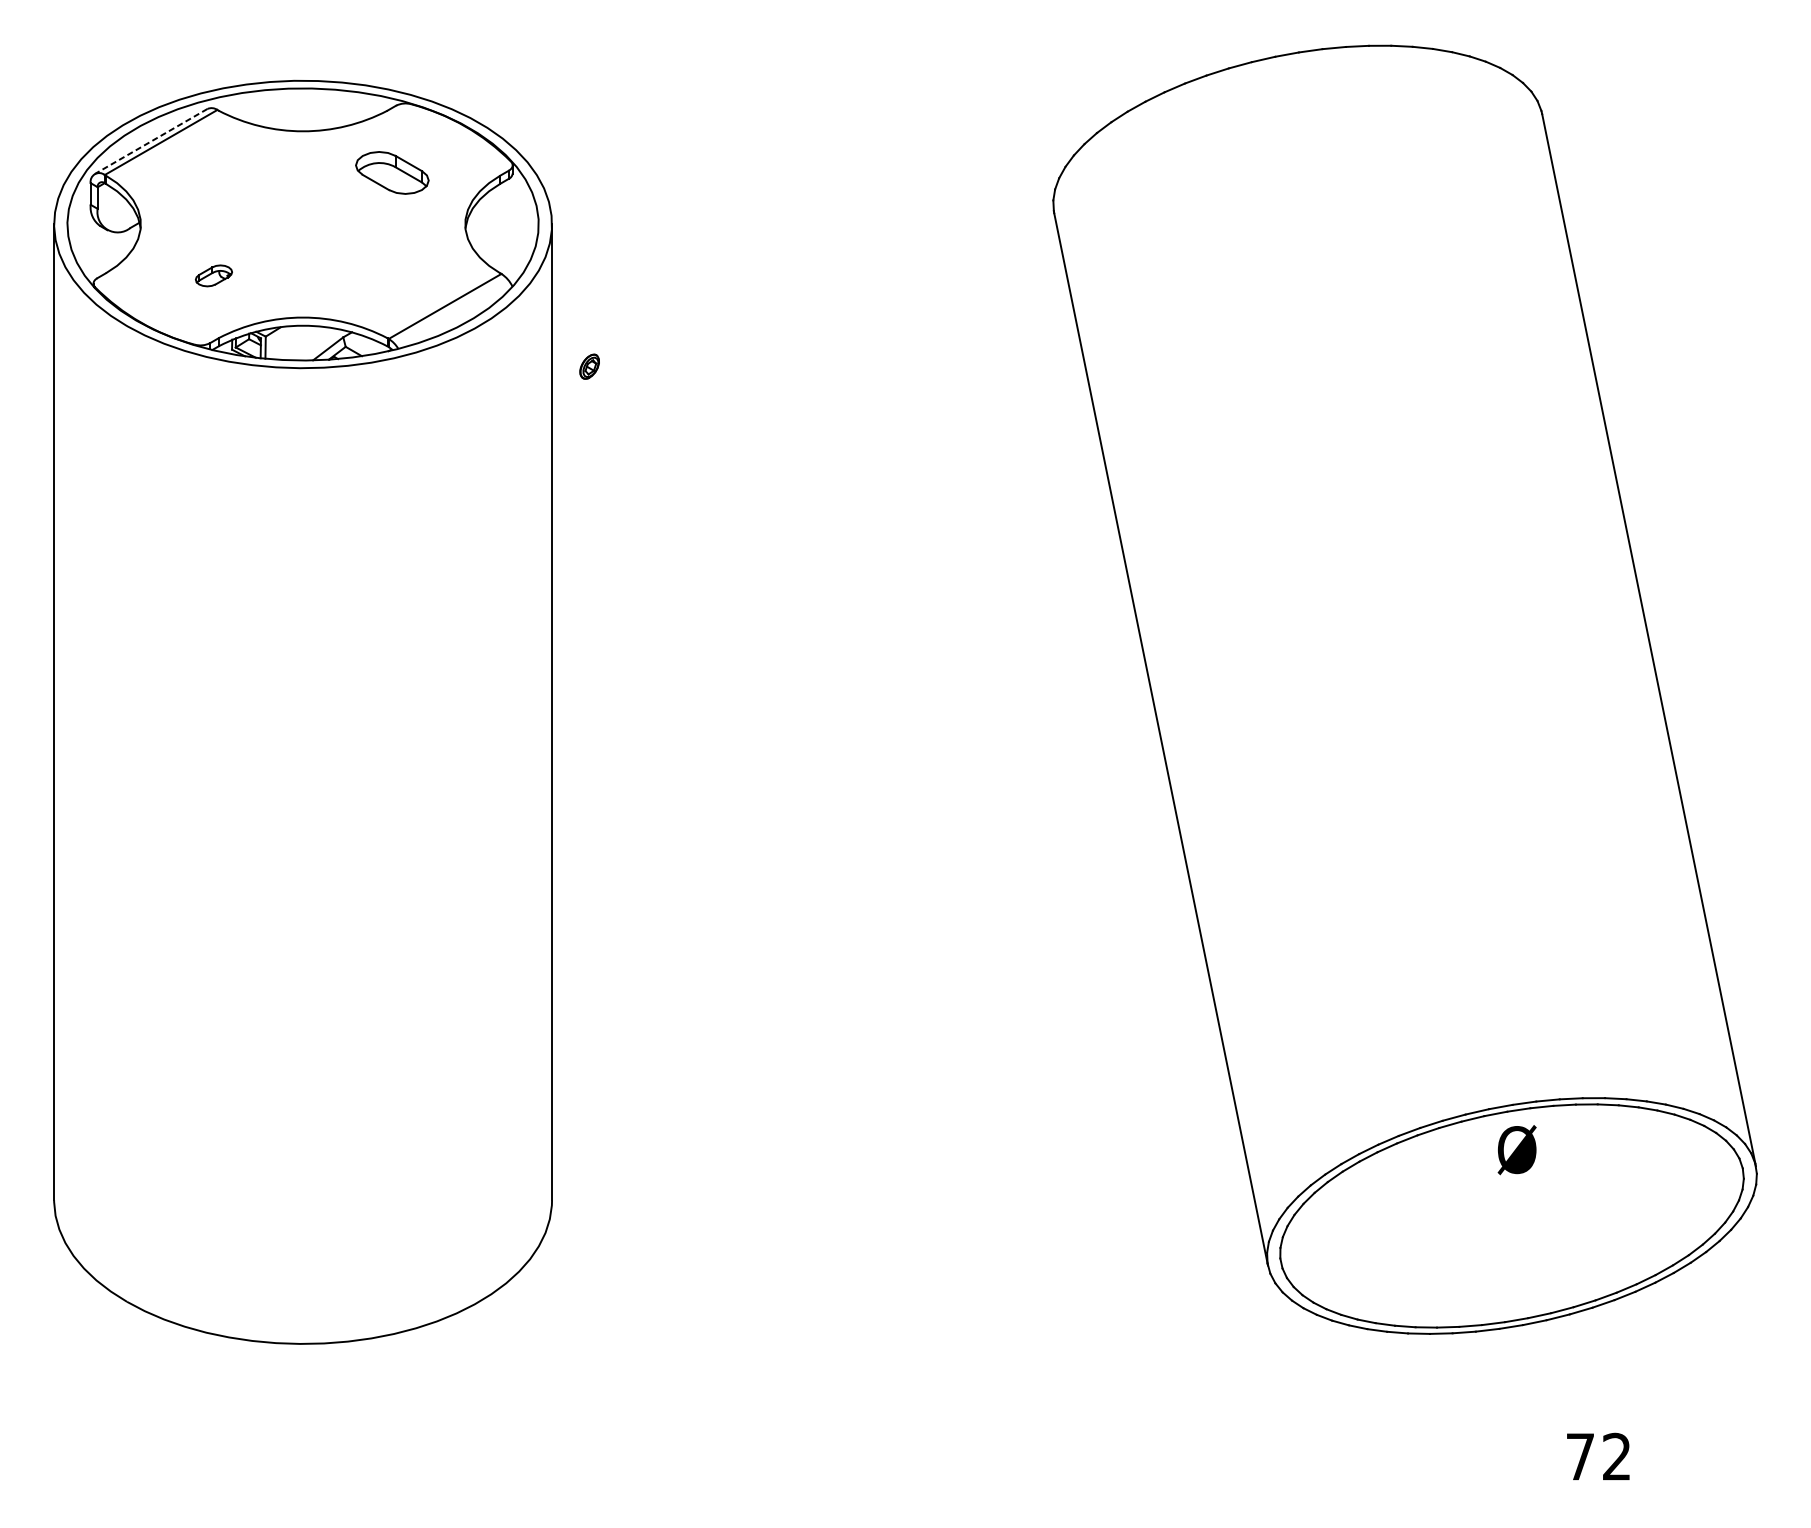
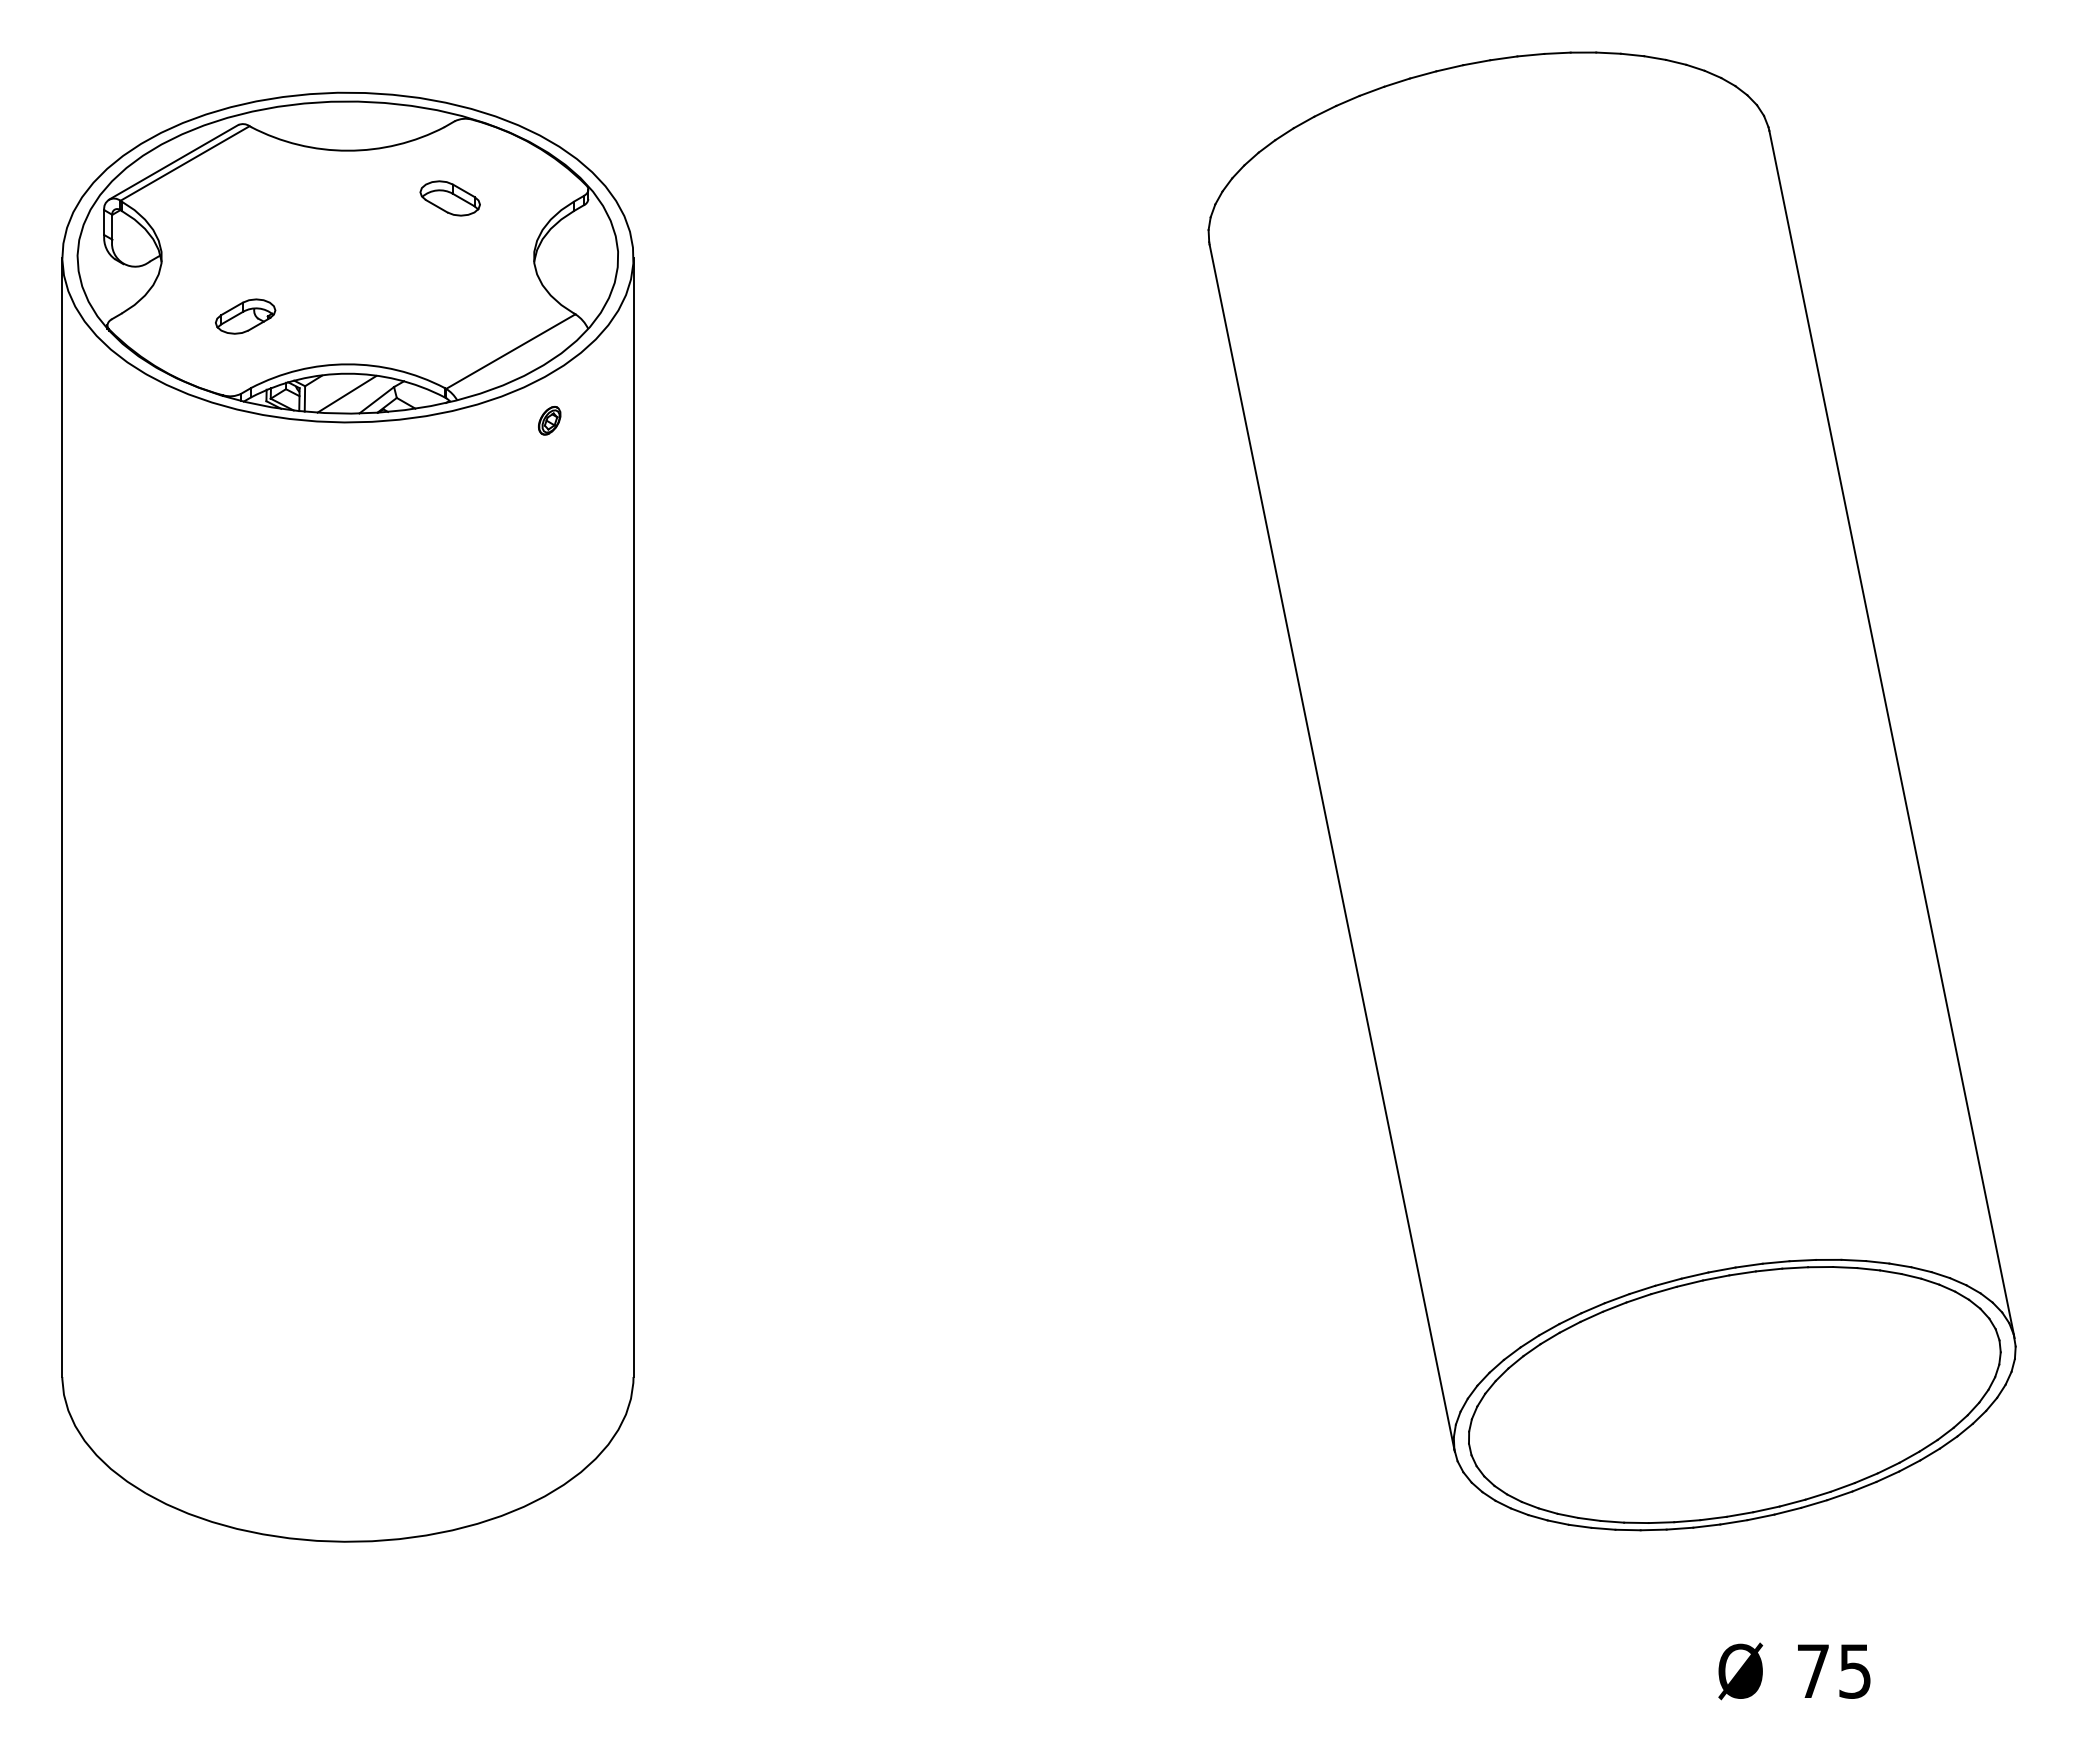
line: (151, 141) -> (173, 162), dashed -> solid
part: (391, 172) -> (449, 198), size x0.71
part: (213, 275) -> (245, 316), size x1.43
line: (301, 343) -> (346, 394), added
part: (589, 366) -> (549, 420), moved
text: (1516, 1150) -> (1740, 1671), moved
text: (1616, 1456) -> (1854, 1670), 72 -> 75

